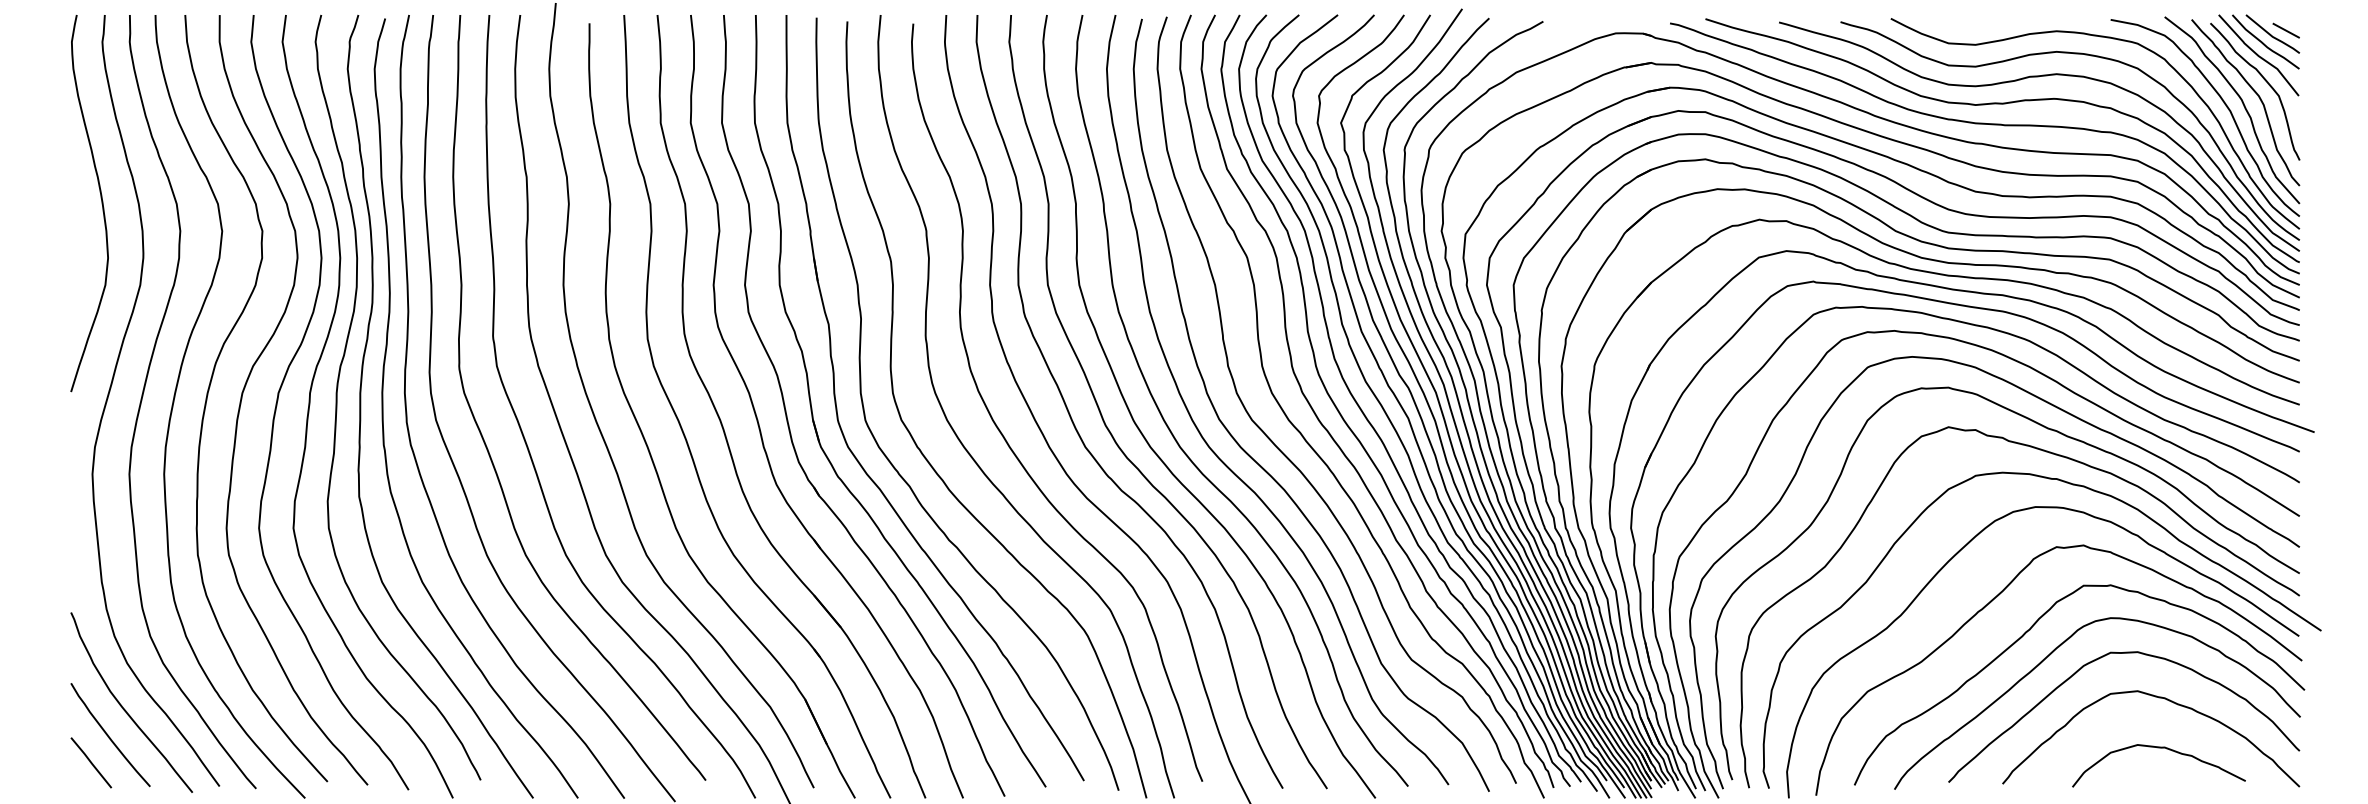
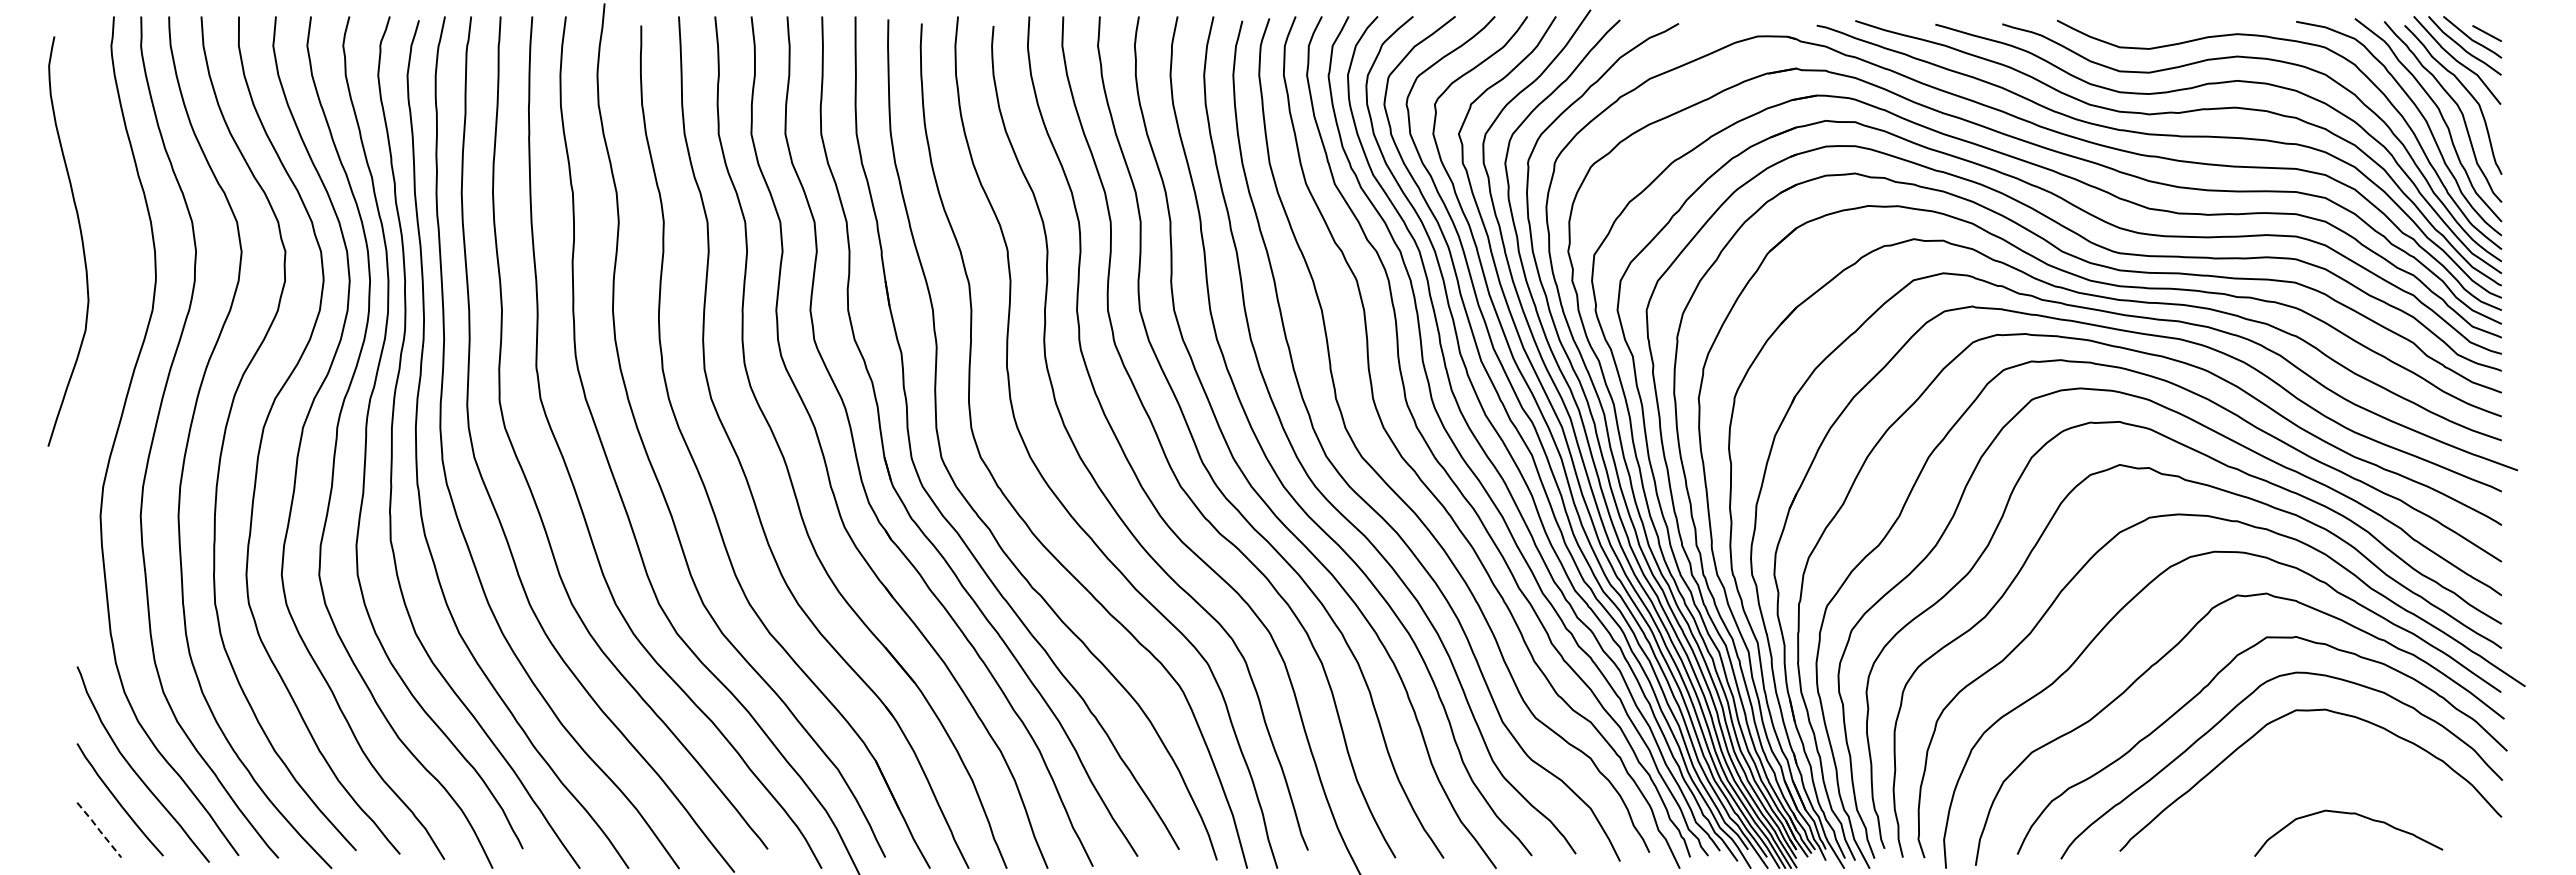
curve: (100, 198) -> (80, 236), moved
curve: (2161, 698) -> (2351, 760), removed
line: (91, 763) -> (99, 830), solid -> dashed

